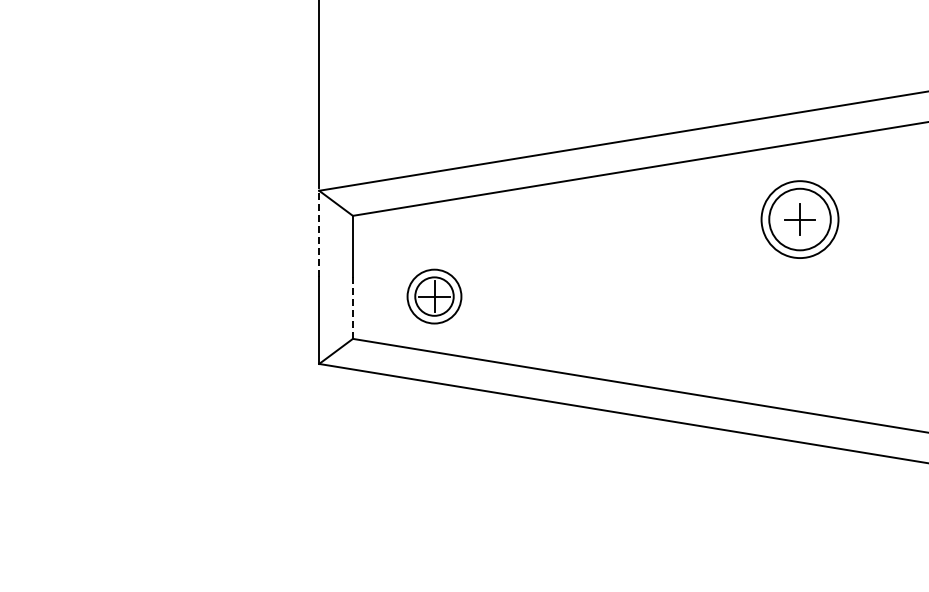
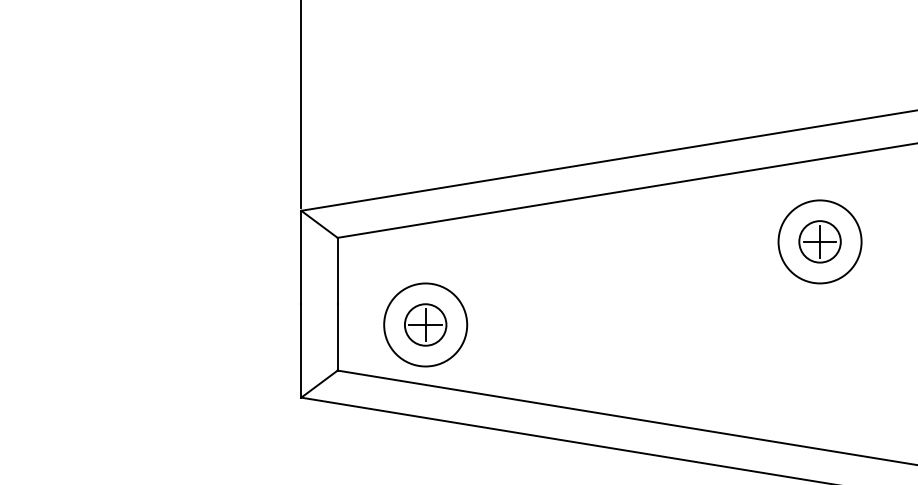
circle: (799, 219) -> (819, 241), size x0.62
line: (319, 233) -> (301, 256), dashed -> solid
circle: (434, 296) -> (425, 324), size x1.43
line: (352, 308) -> (337, 337), dashed -> solid

